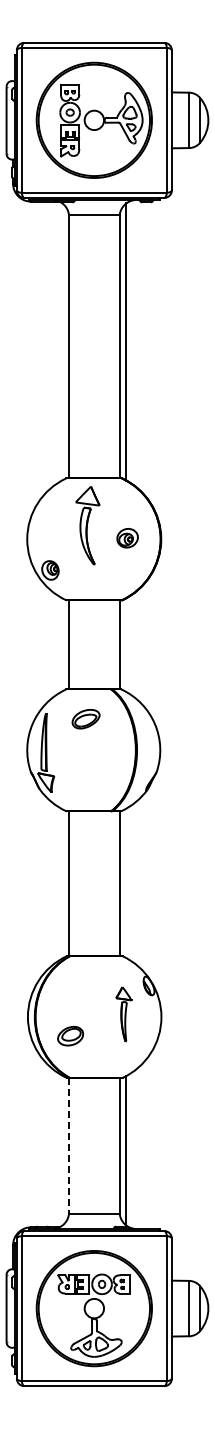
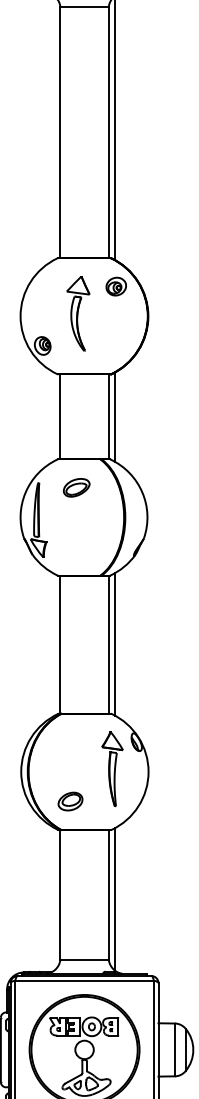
part: (87, 525) -> (78, 313), moved
part: (127, 538) -> (116, 286), moved
line: (126, 645) -> (115, 417), added
line: (126, 883) -> (115, 644), added
part: (123, 1014) -> (112, 769), size x1.43
part: (70, 1035) -> (70, 800), moved
line: (69, 1146) -> (60, 895), dashed -> solid

